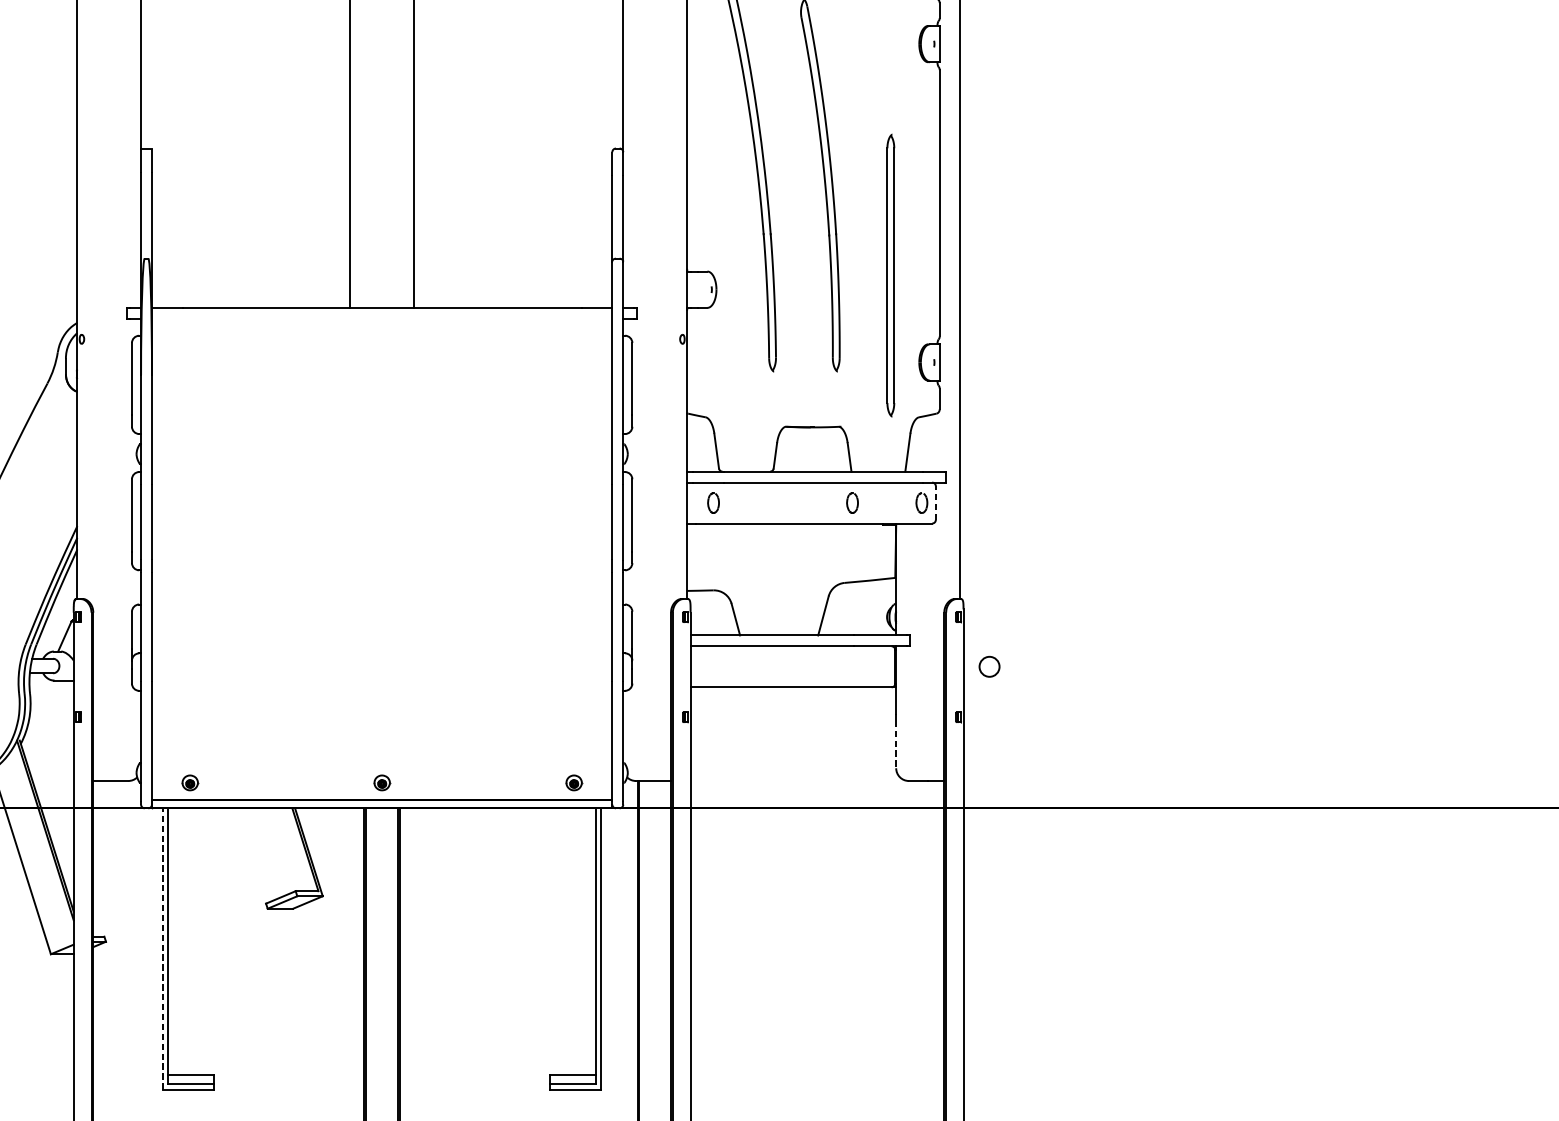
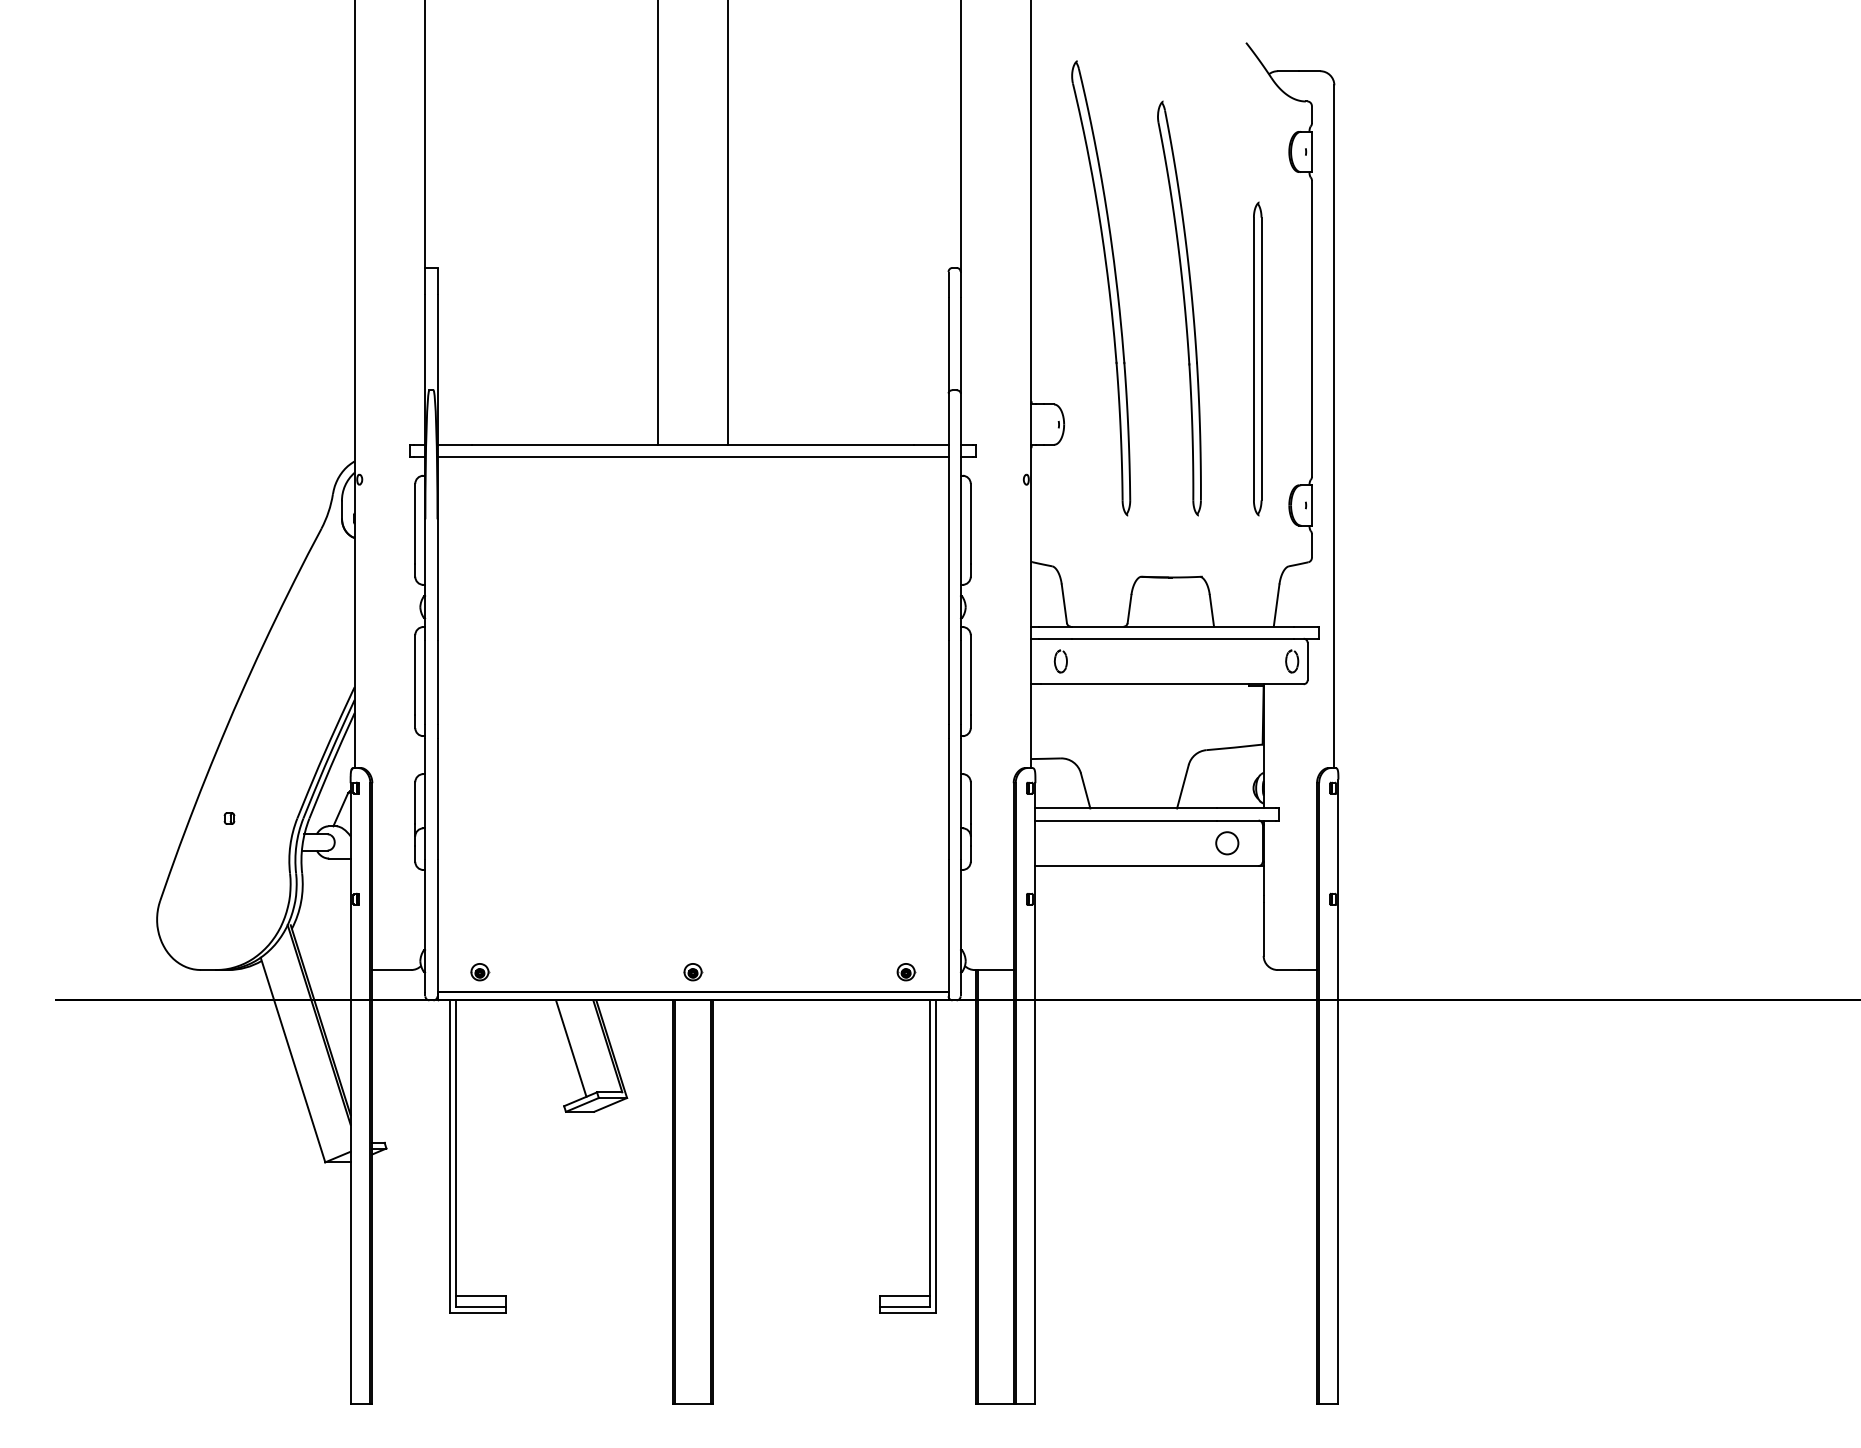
part: (890, 275) -> (1257, 358), moved
line: (381, 318) -> (692, 456), added
part: (852, 503) -> (1215, 661), removed
line: (935, 503) -> (1307, 661), dashed -> solid
circle: (989, 667) -> (1227, 843), moved
line: (896, 745) -> (1263, 930), dashed -> solid
line: (272, 851) -> (571, 1048), added
line: (162, 948) -> (449, 1156), dashed -> solid

